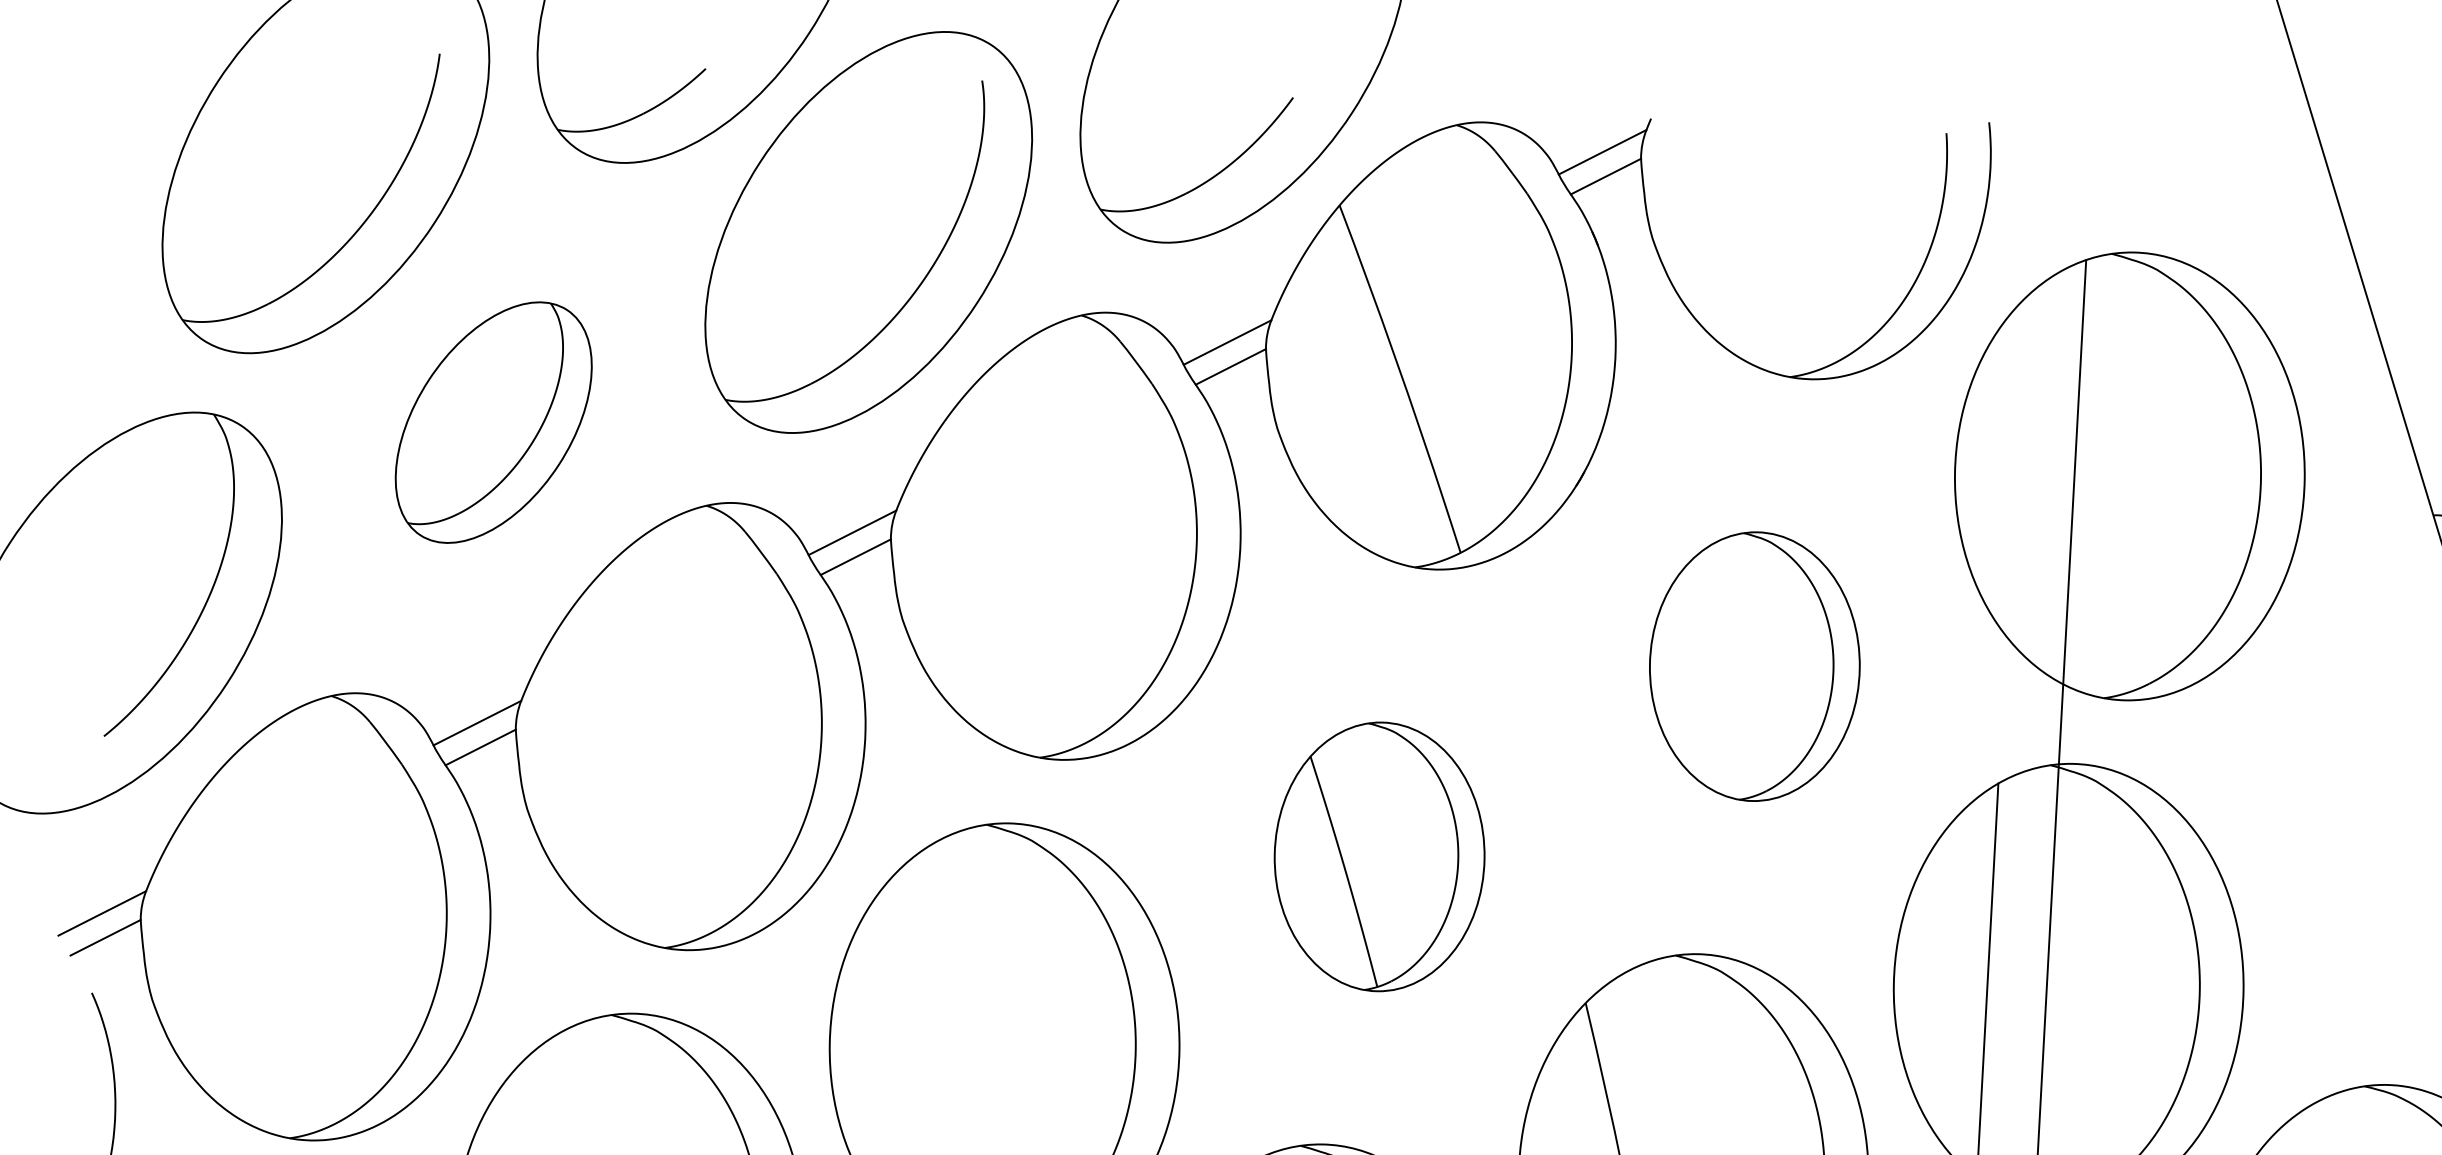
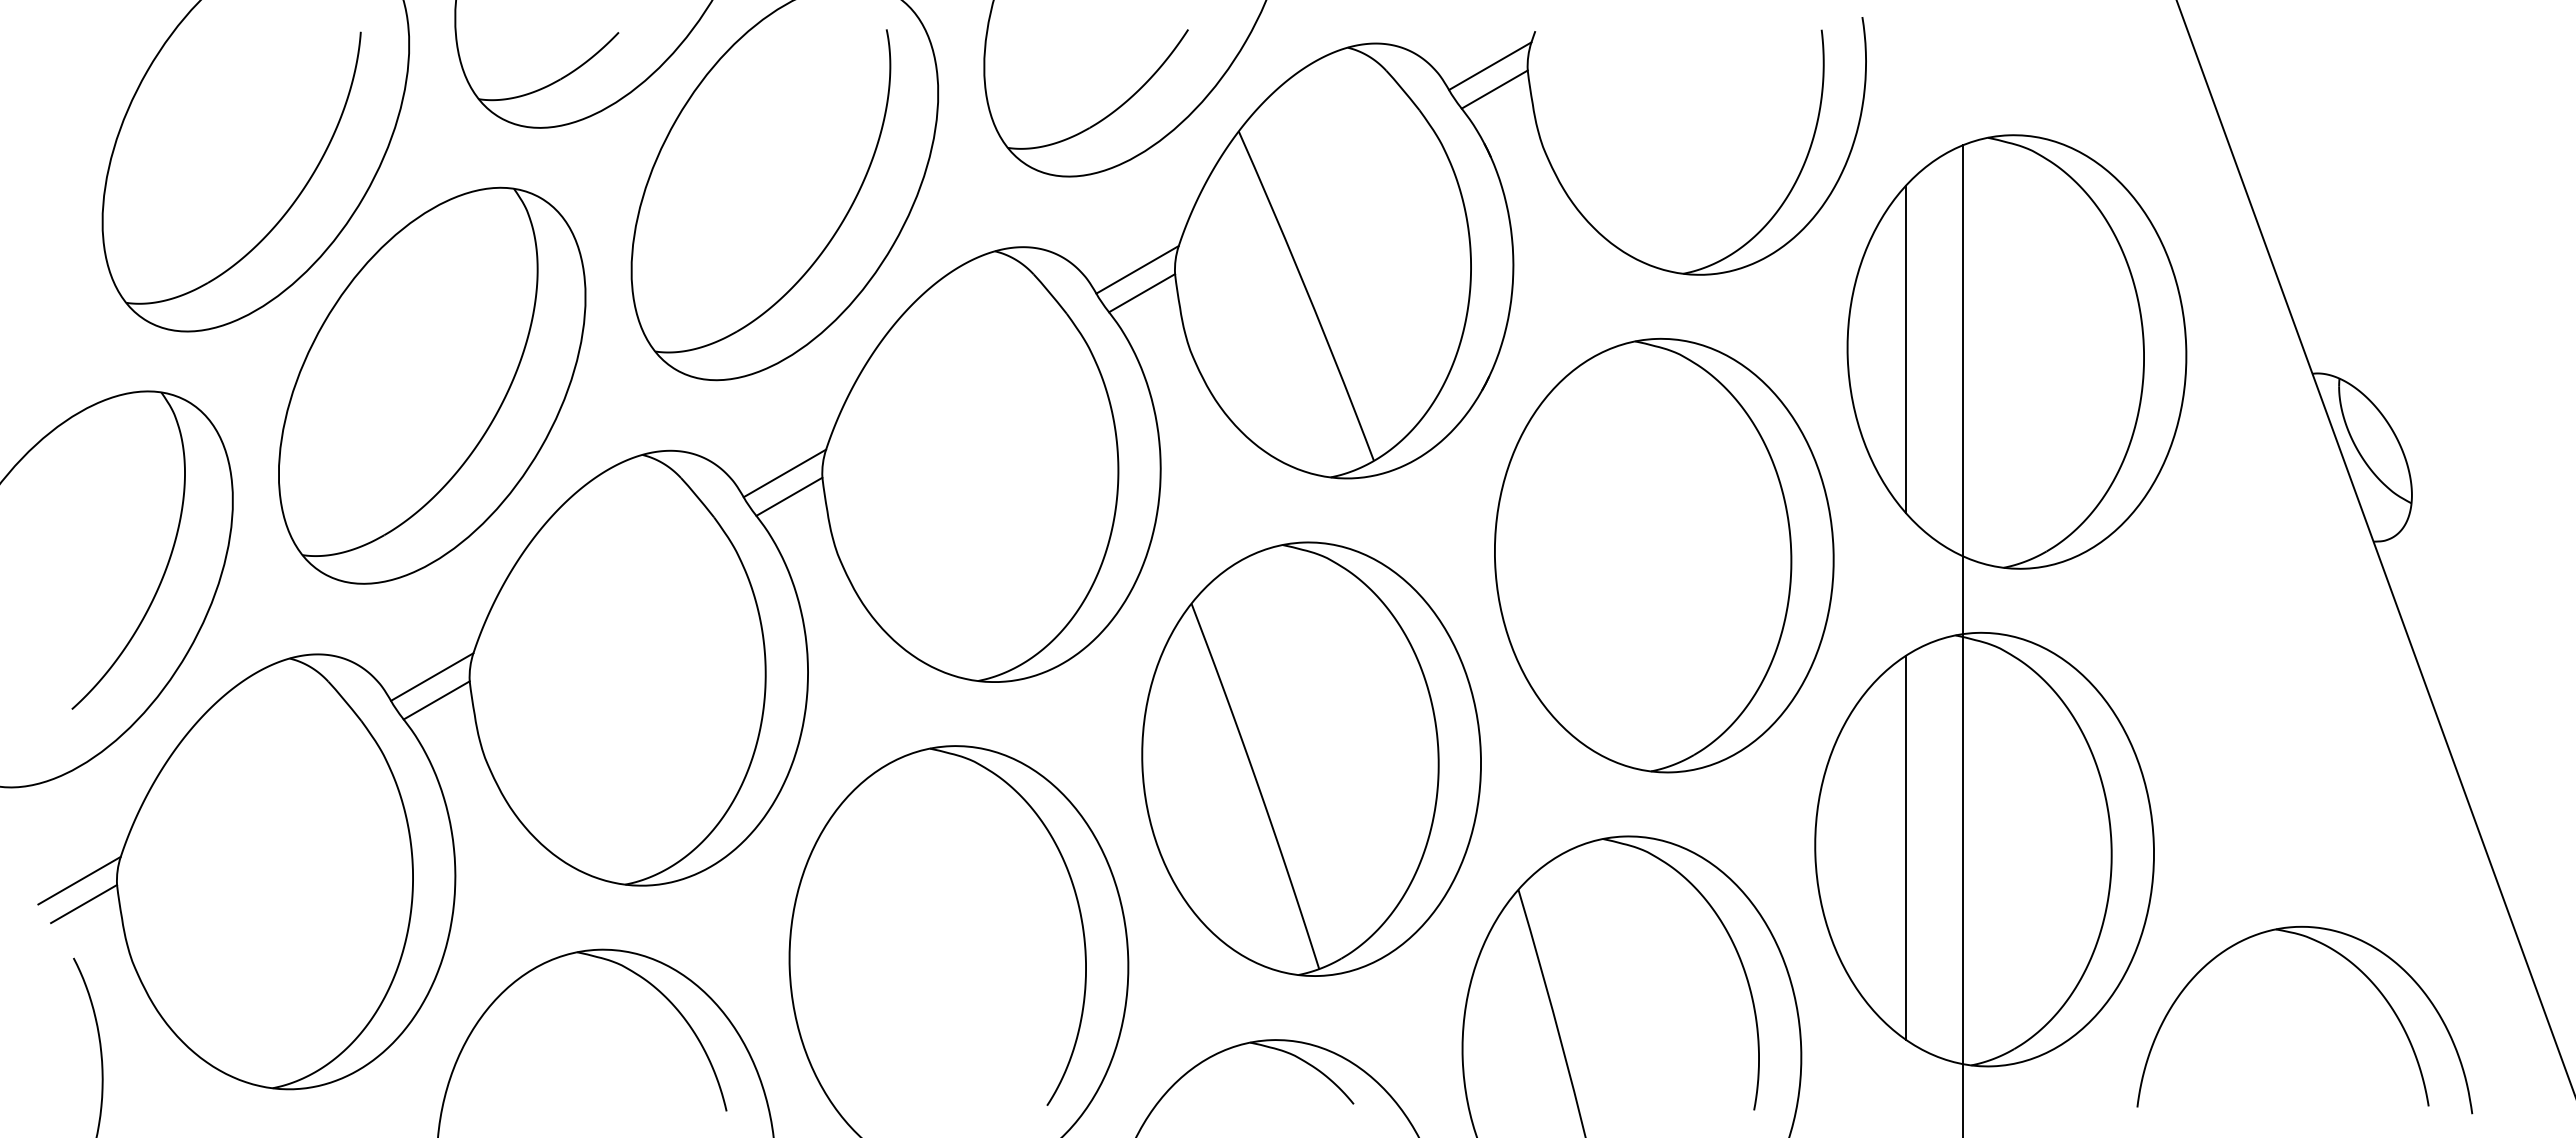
part: (493, 422) -> (432, 385), size x1.67
line: (2015, 467) -> (1905, 349), added
part: (1754, 666) -> (1664, 555), size x1.67
part: (1379, 856) -> (1311, 758), size x1.67

